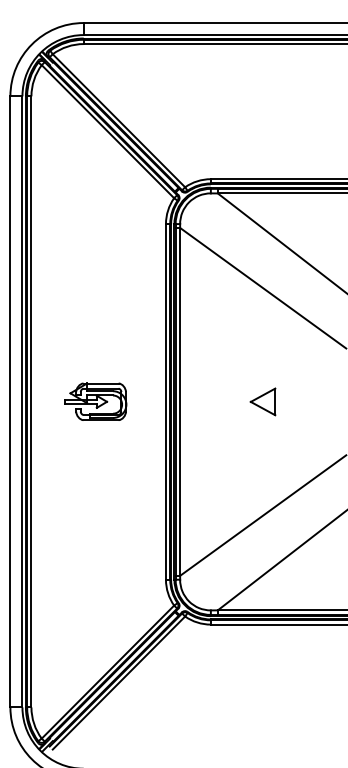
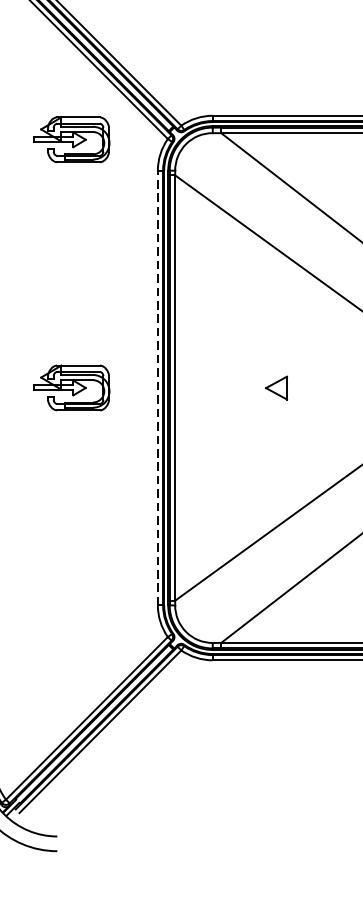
part: (95, 198) -> (71, 139), added
line: (165, 401) -> (157, 387), solid -> dashed
part: (262, 401) -> (275, 387), size x0.7

